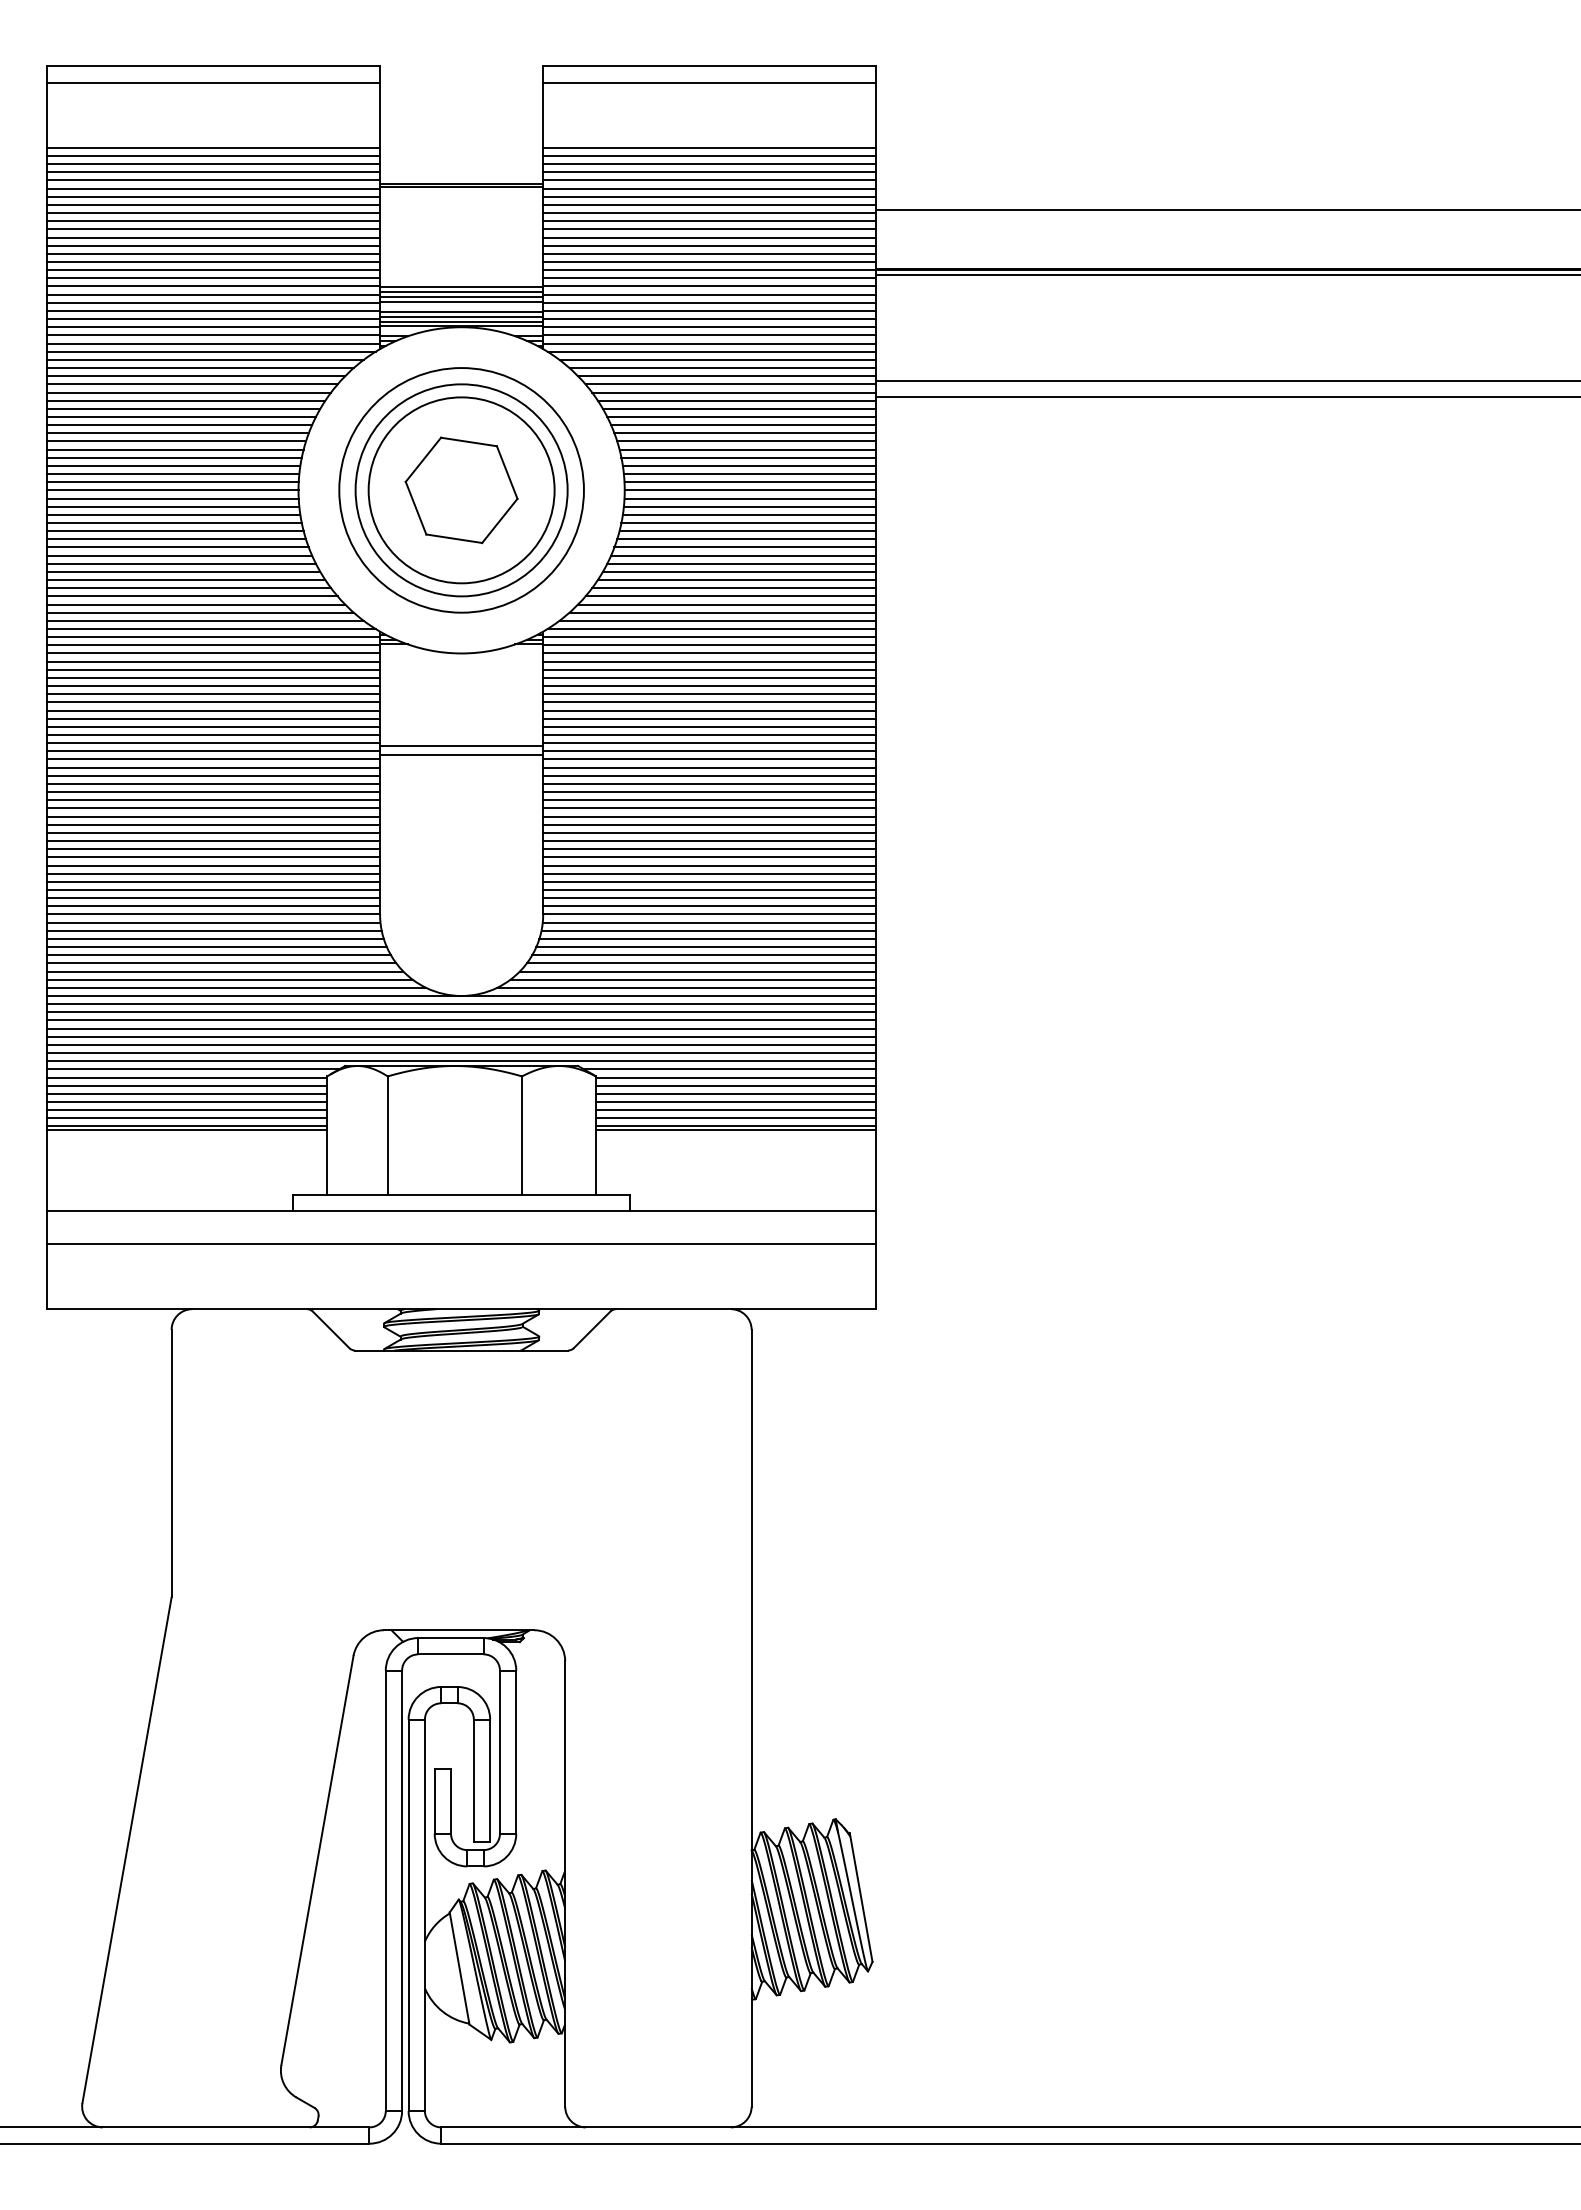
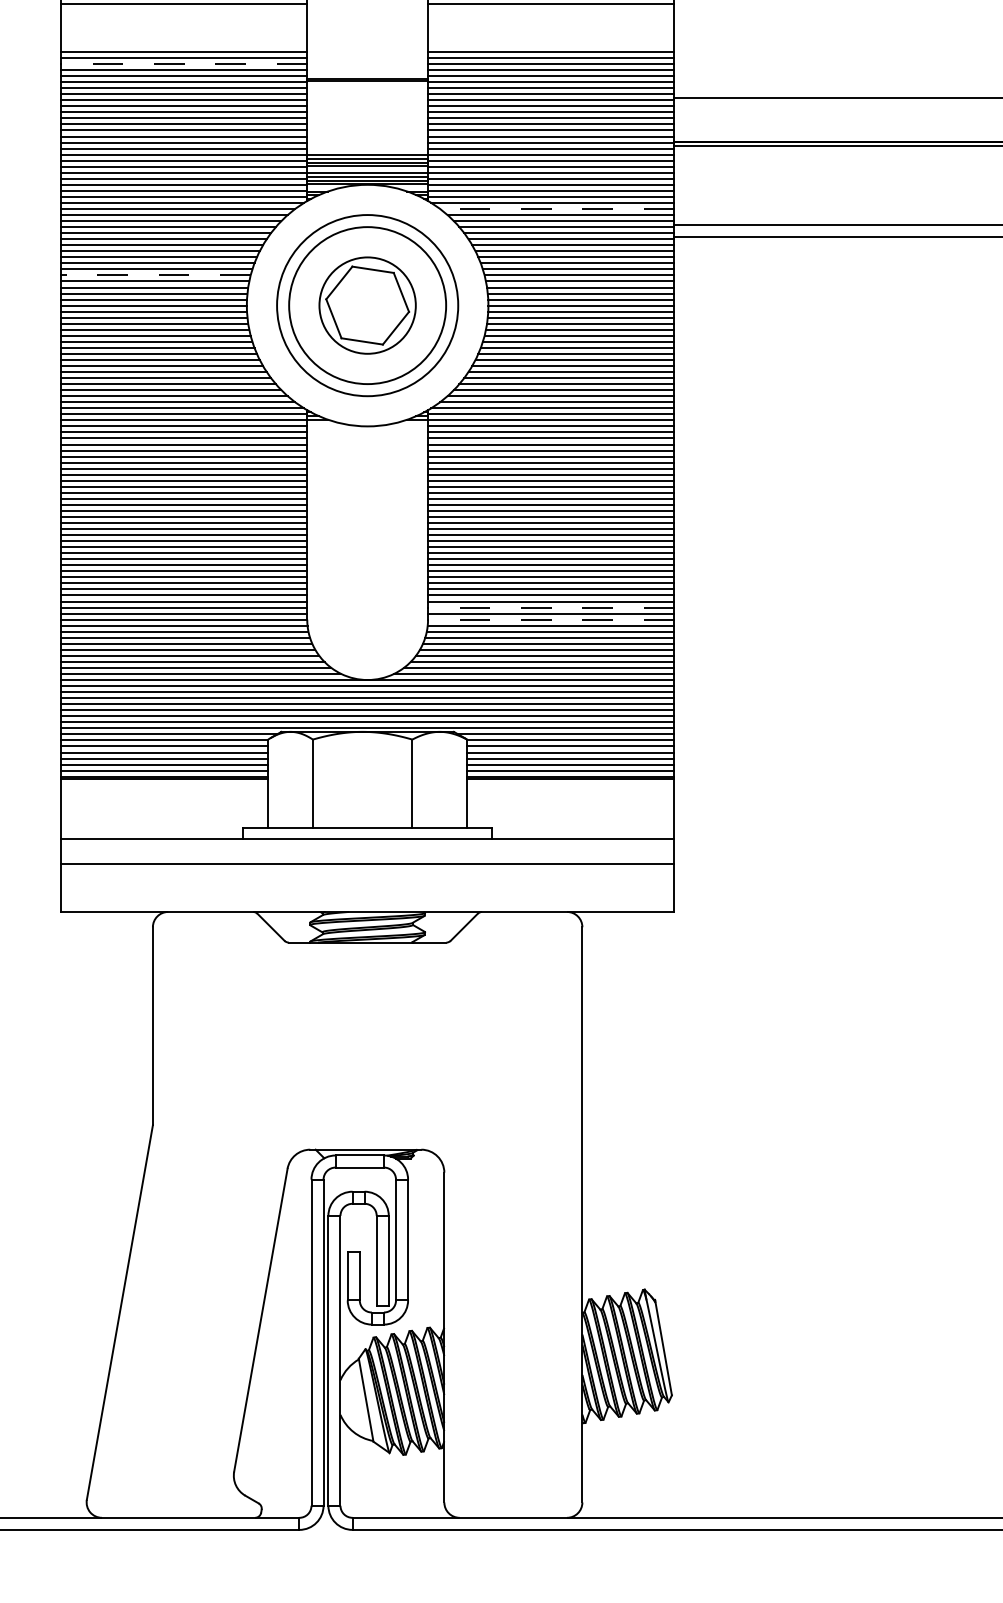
line: (213, 164) -> (183, 64), solid -> dashed
line: (717, 359) -> (557, 208), solid -> dashed
line: (175, 449) -> (155, 275), solid -> dashed
circle: (461, 490) -> (367, 305), size x0.7
line: (461, 746) -> (367, 495), removed
line: (461, 754) -> (367, 501), removed
line: (709, 898) -> (551, 607), solid -> dashed
line: (709, 914) -> (551, 619), solid -> dashed

